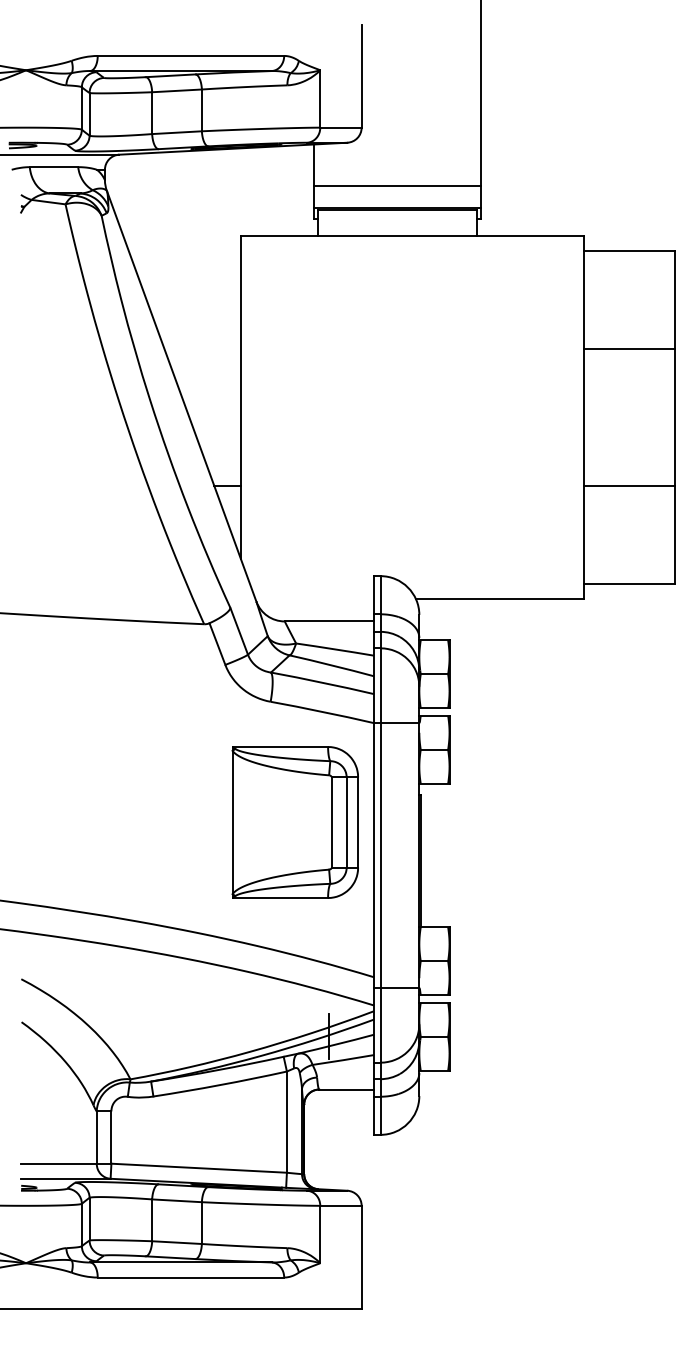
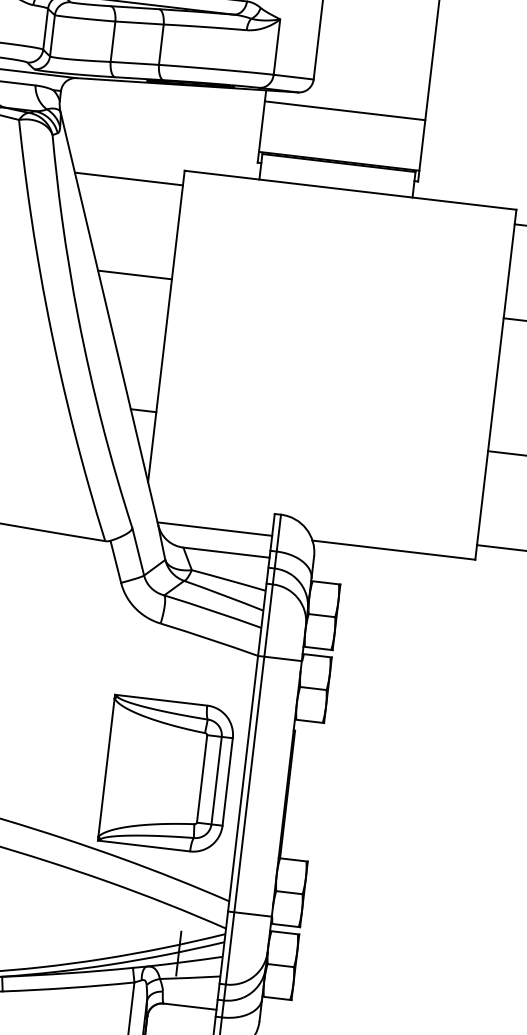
line: (397, 185) -> (345, 110), moved
line: (184, 251) -> (128, 178), added
line: (202, 348) -> (134, 274), added
line: (314, 598) -> (214, 528), added
part: (294, 822) -> (166, 774), moved

